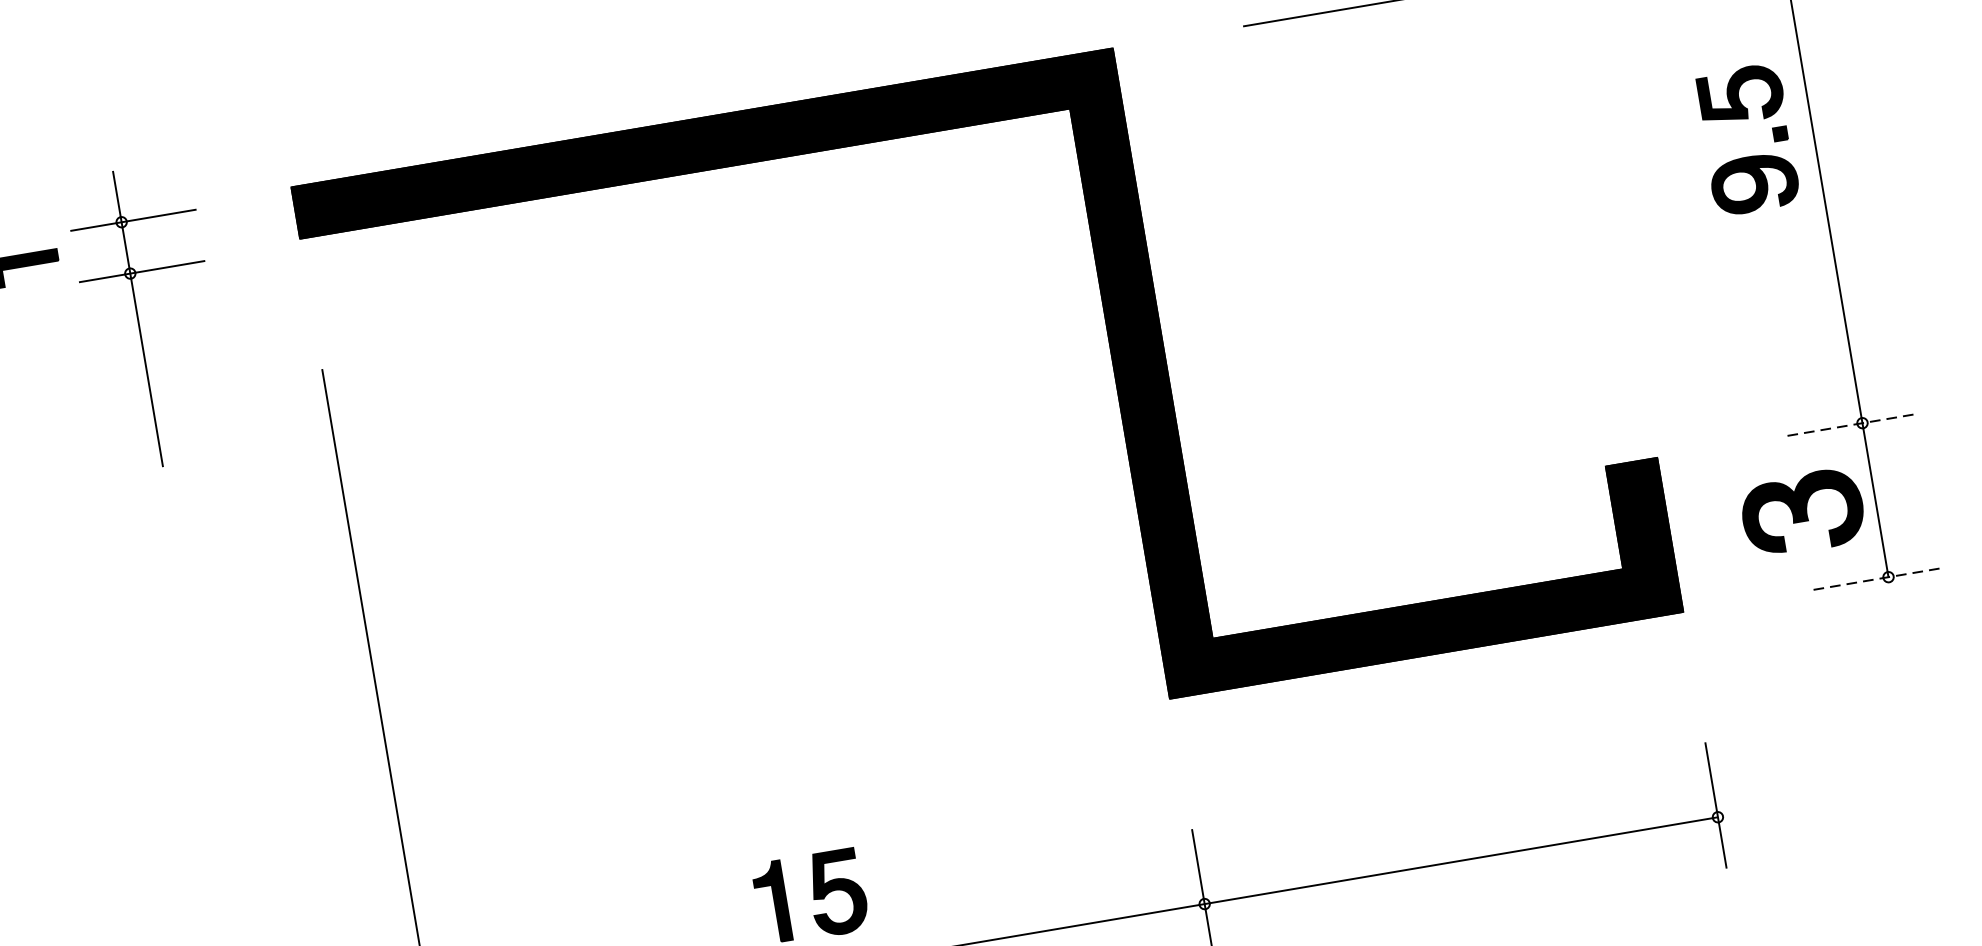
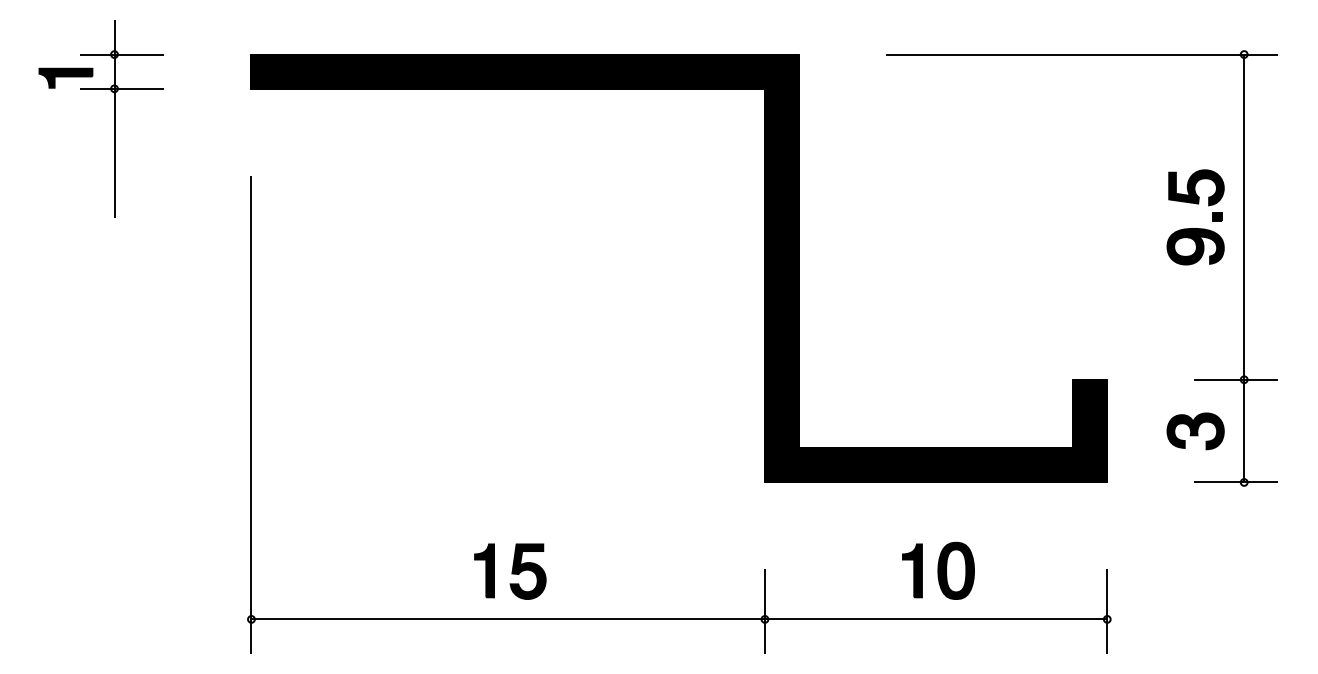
part: (1749, 156) -> (1195, 228), moved
part: (148, 316) -> (121, 118), moved
line: (1850, 424) -> (1236, 379), dashed -> solid
part: (1802, 513) -> (1195, 431), size x0.71
line: (1876, 579) -> (1236, 482), dashed -> solid
part: (1452, 786) -> (938, 570), added

